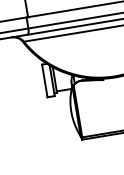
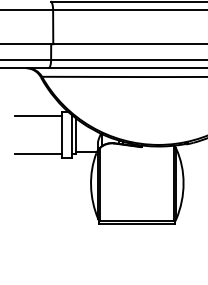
line: (26, 70) -> (38, 116), added
line: (30, 97) -> (38, 154), added

